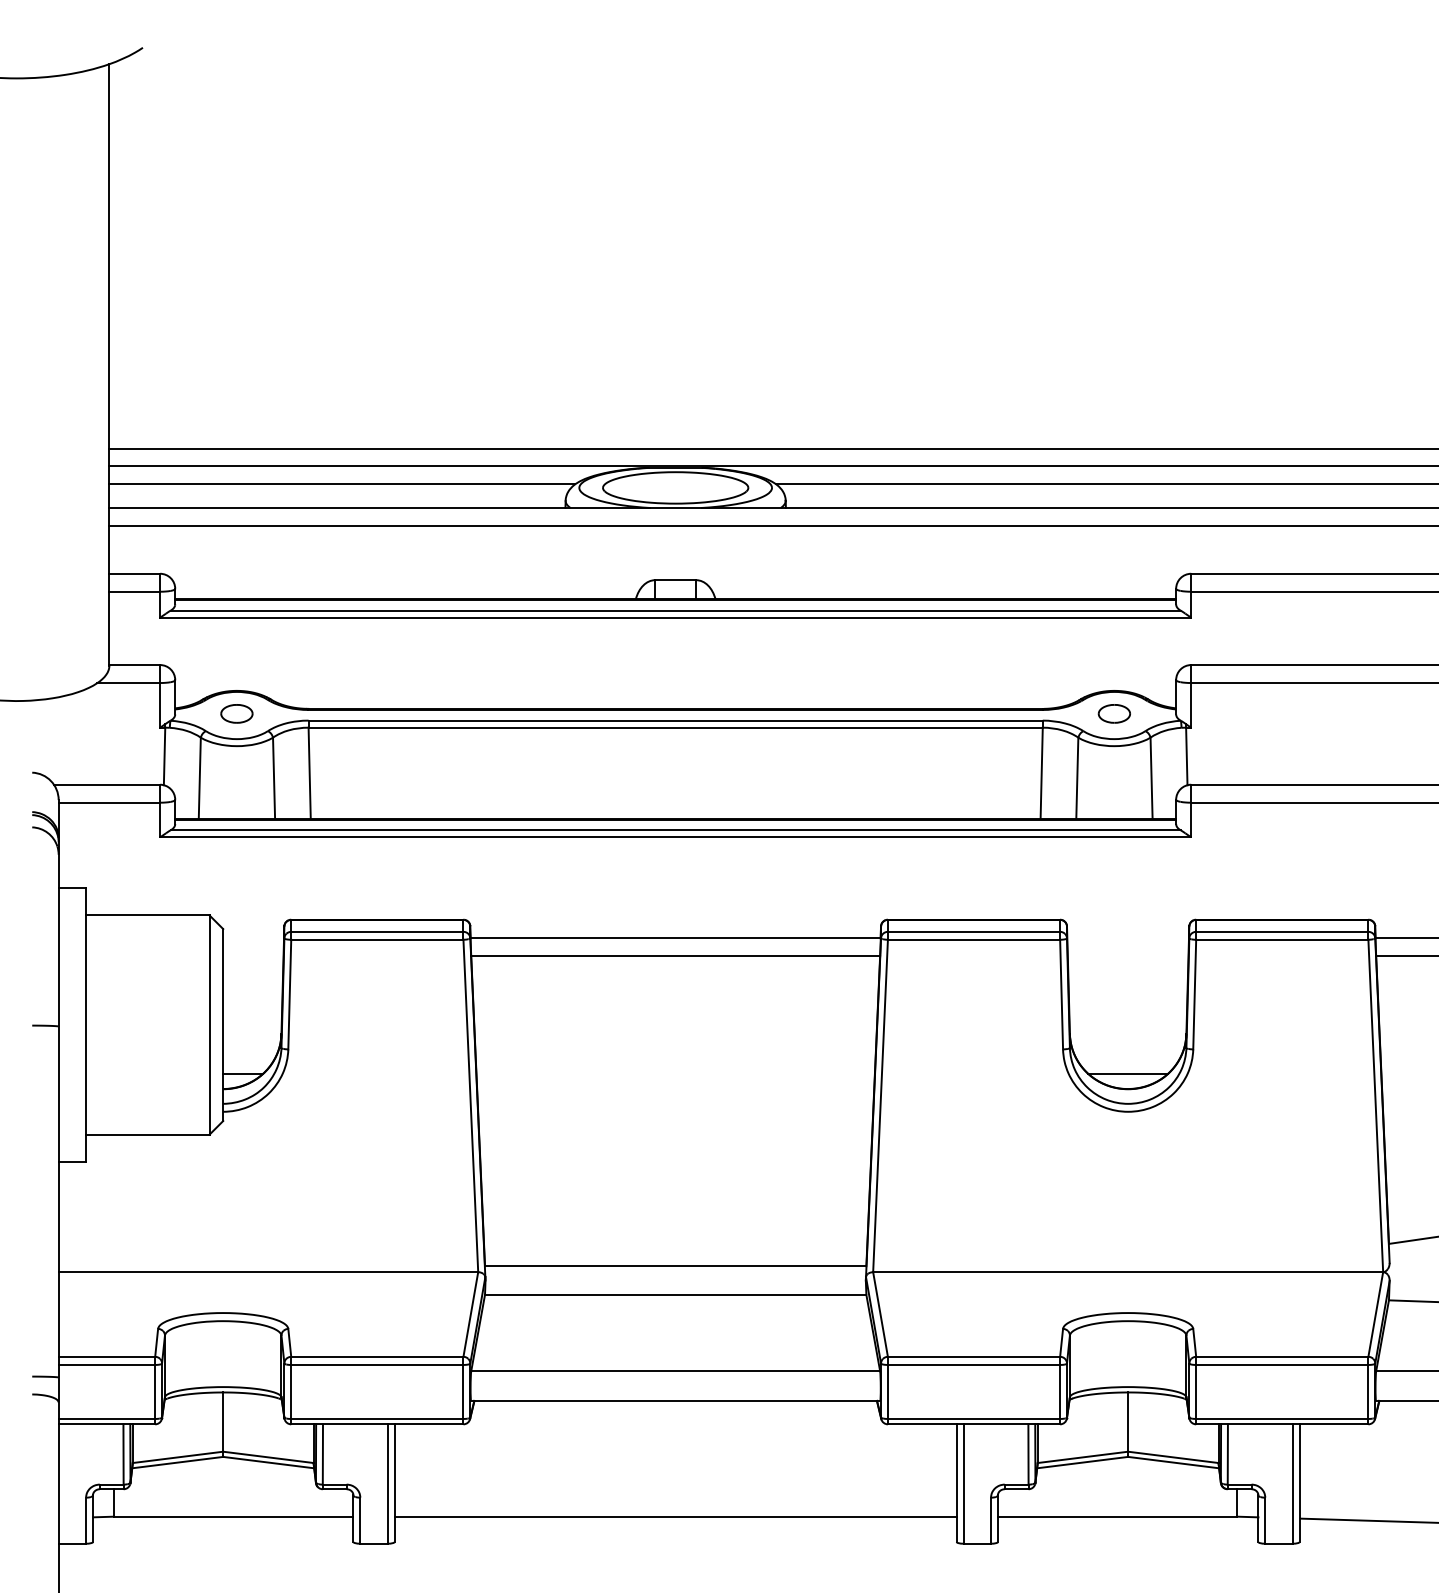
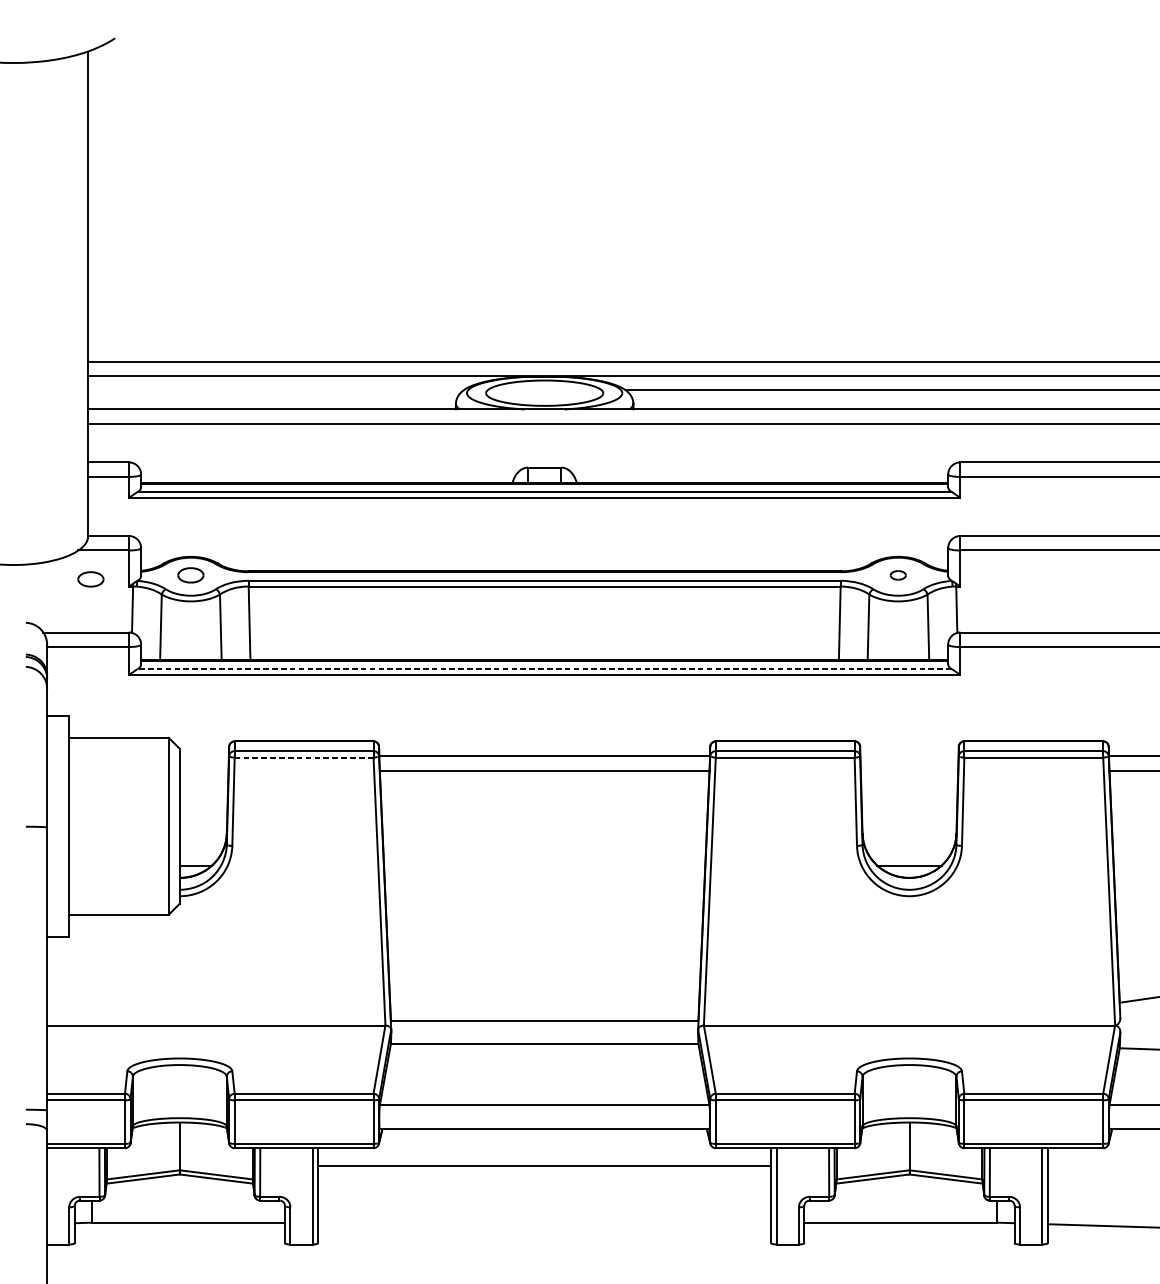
line: (342, 484) -> (276, 390), removed
part: (1113, 713) -> (897, 575), size x0.6
part: (112, 718) -> (90, 579), added
line: (675, 830) -> (544, 669), solid -> dashed
line: (377, 939) -> (304, 757), solid -> dashed
line: (675, 1516) -> (544, 1166), moved

